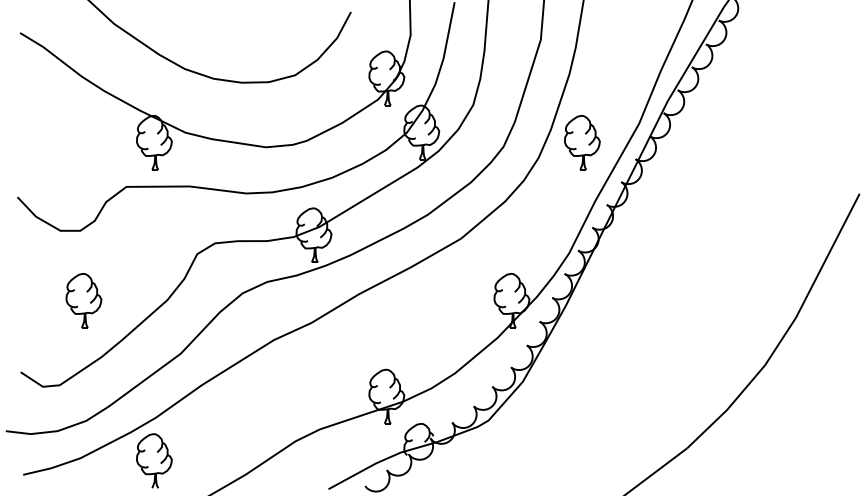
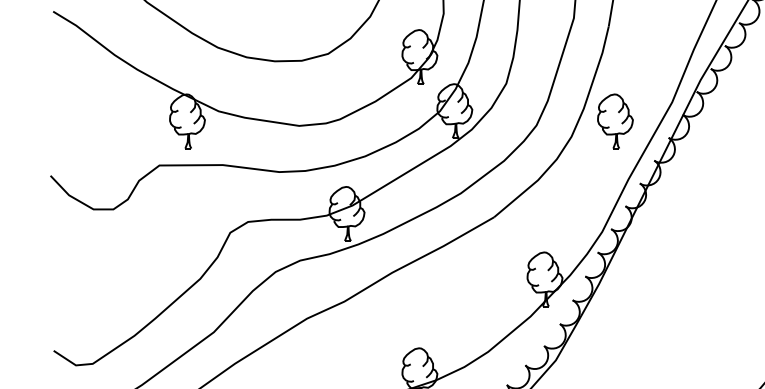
part: (83, 300) -> (116, 279), removed

